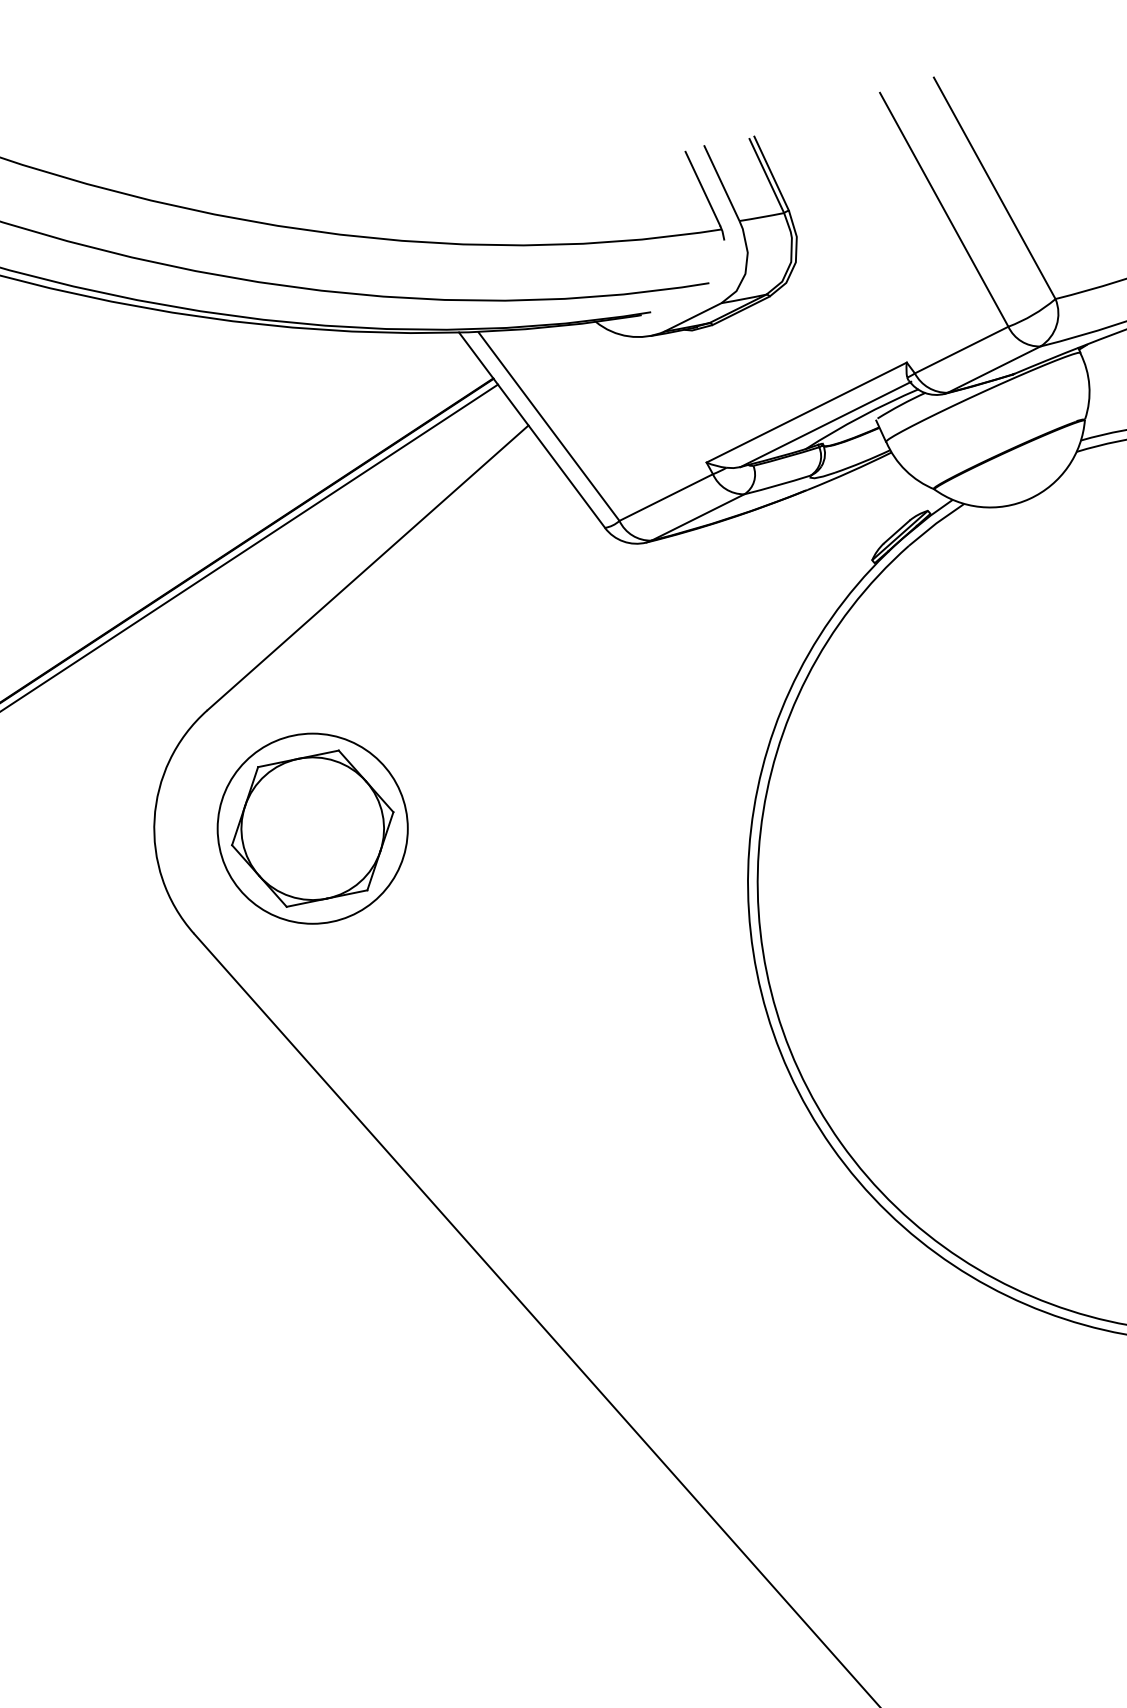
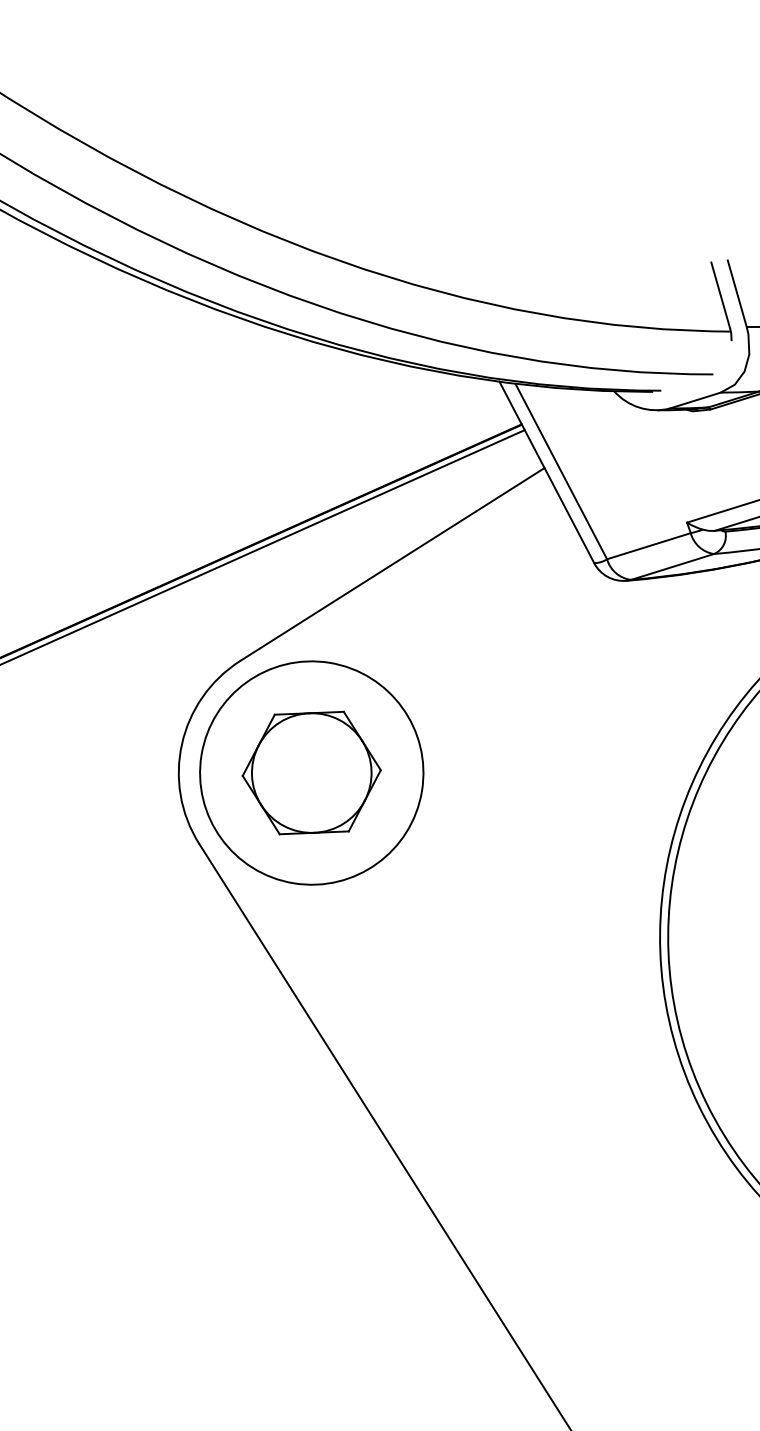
circle: (312, 828) -> (311, 772), size x1.4

